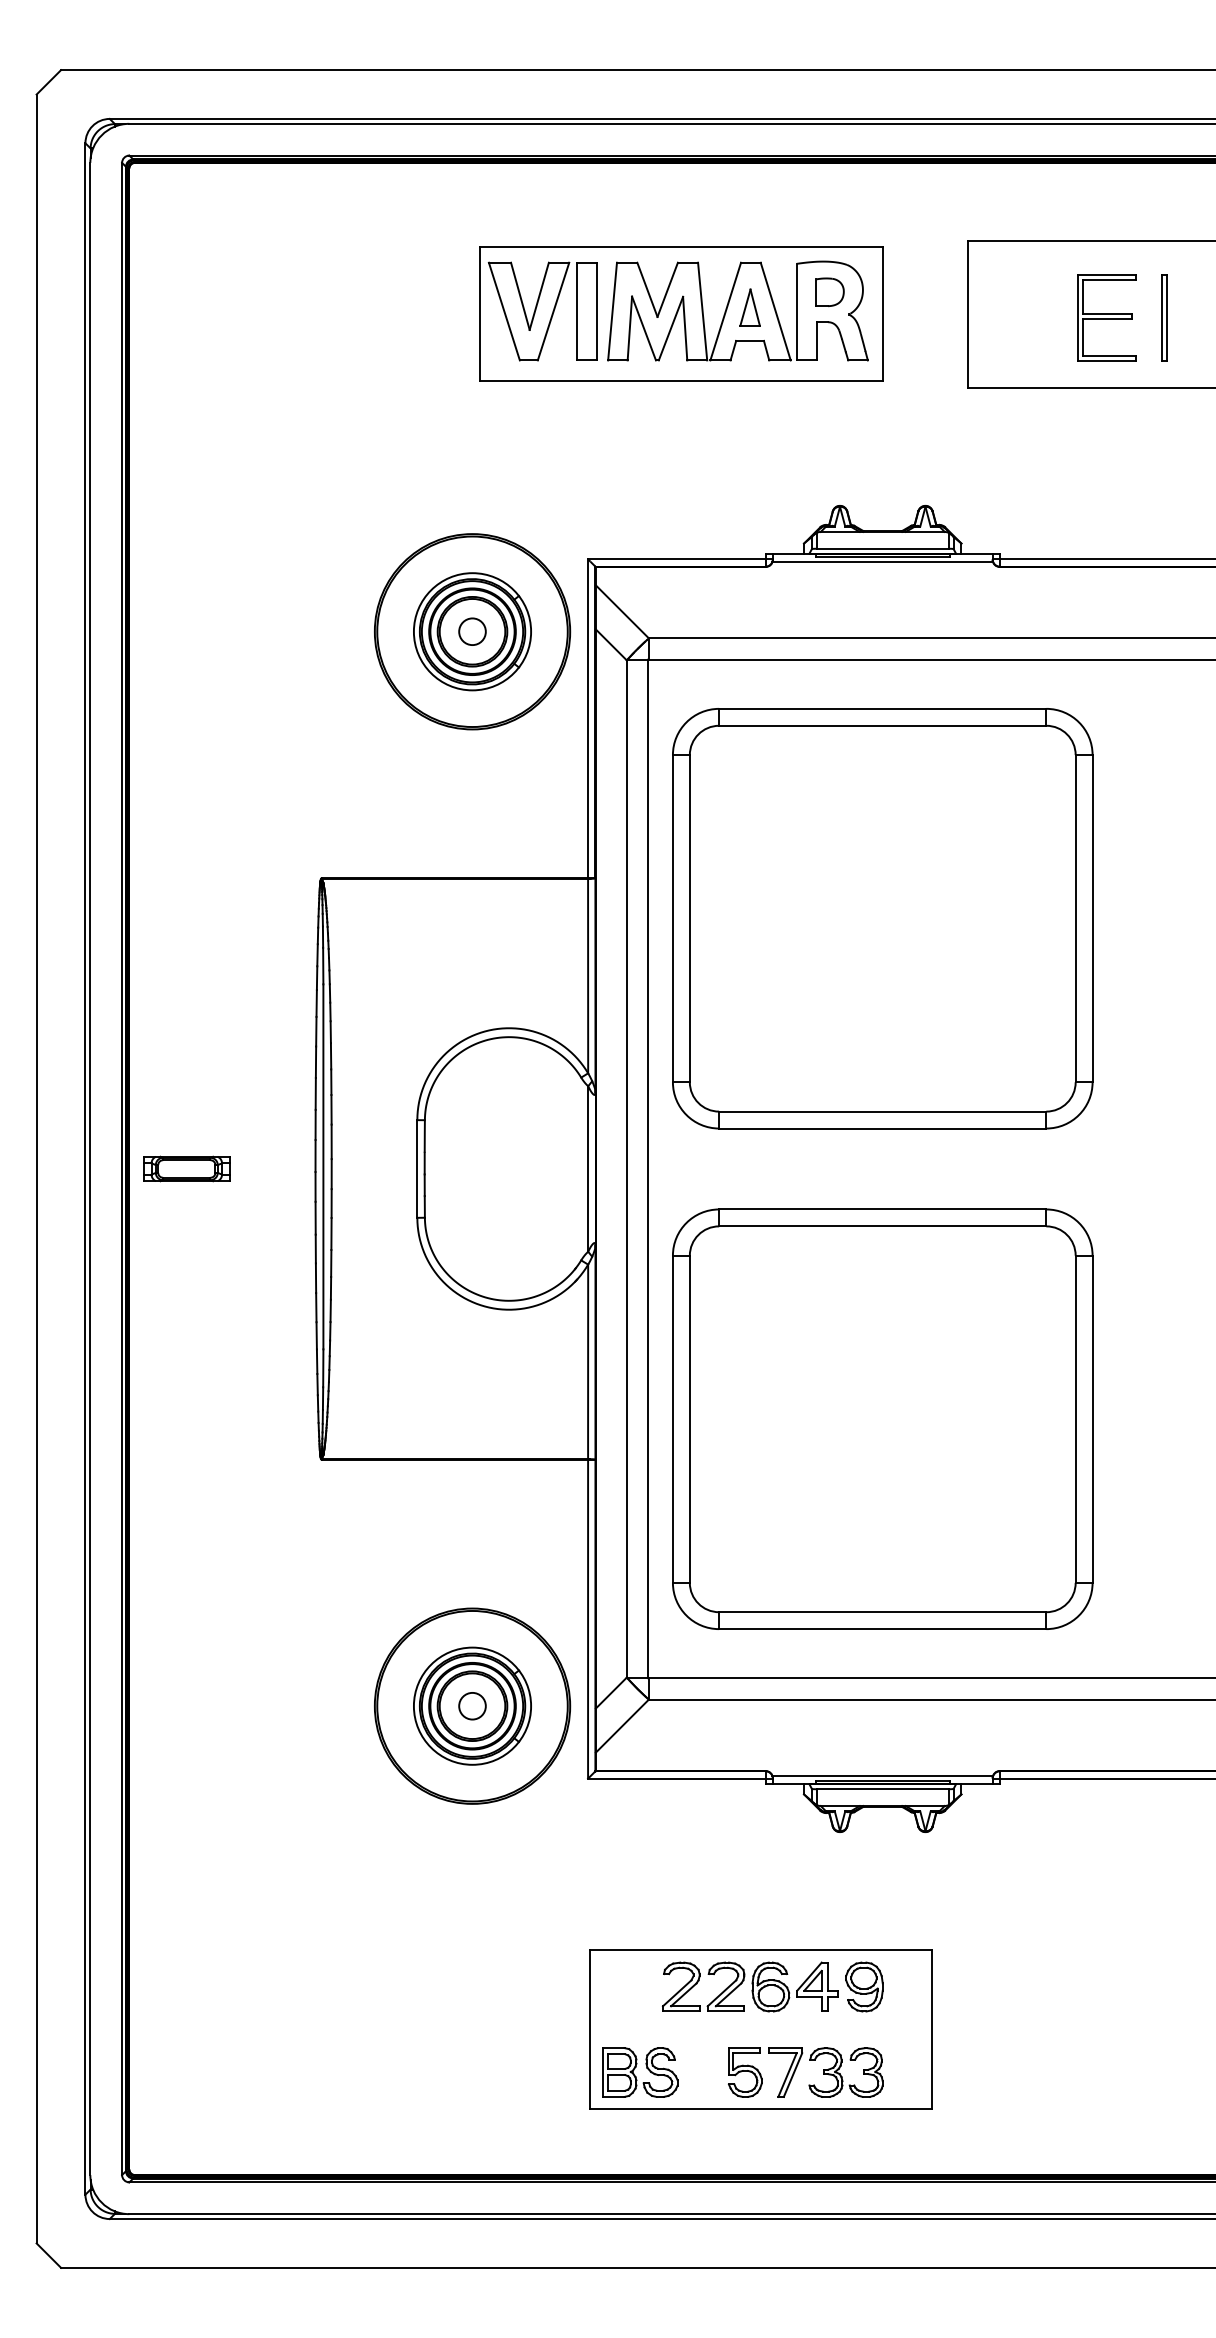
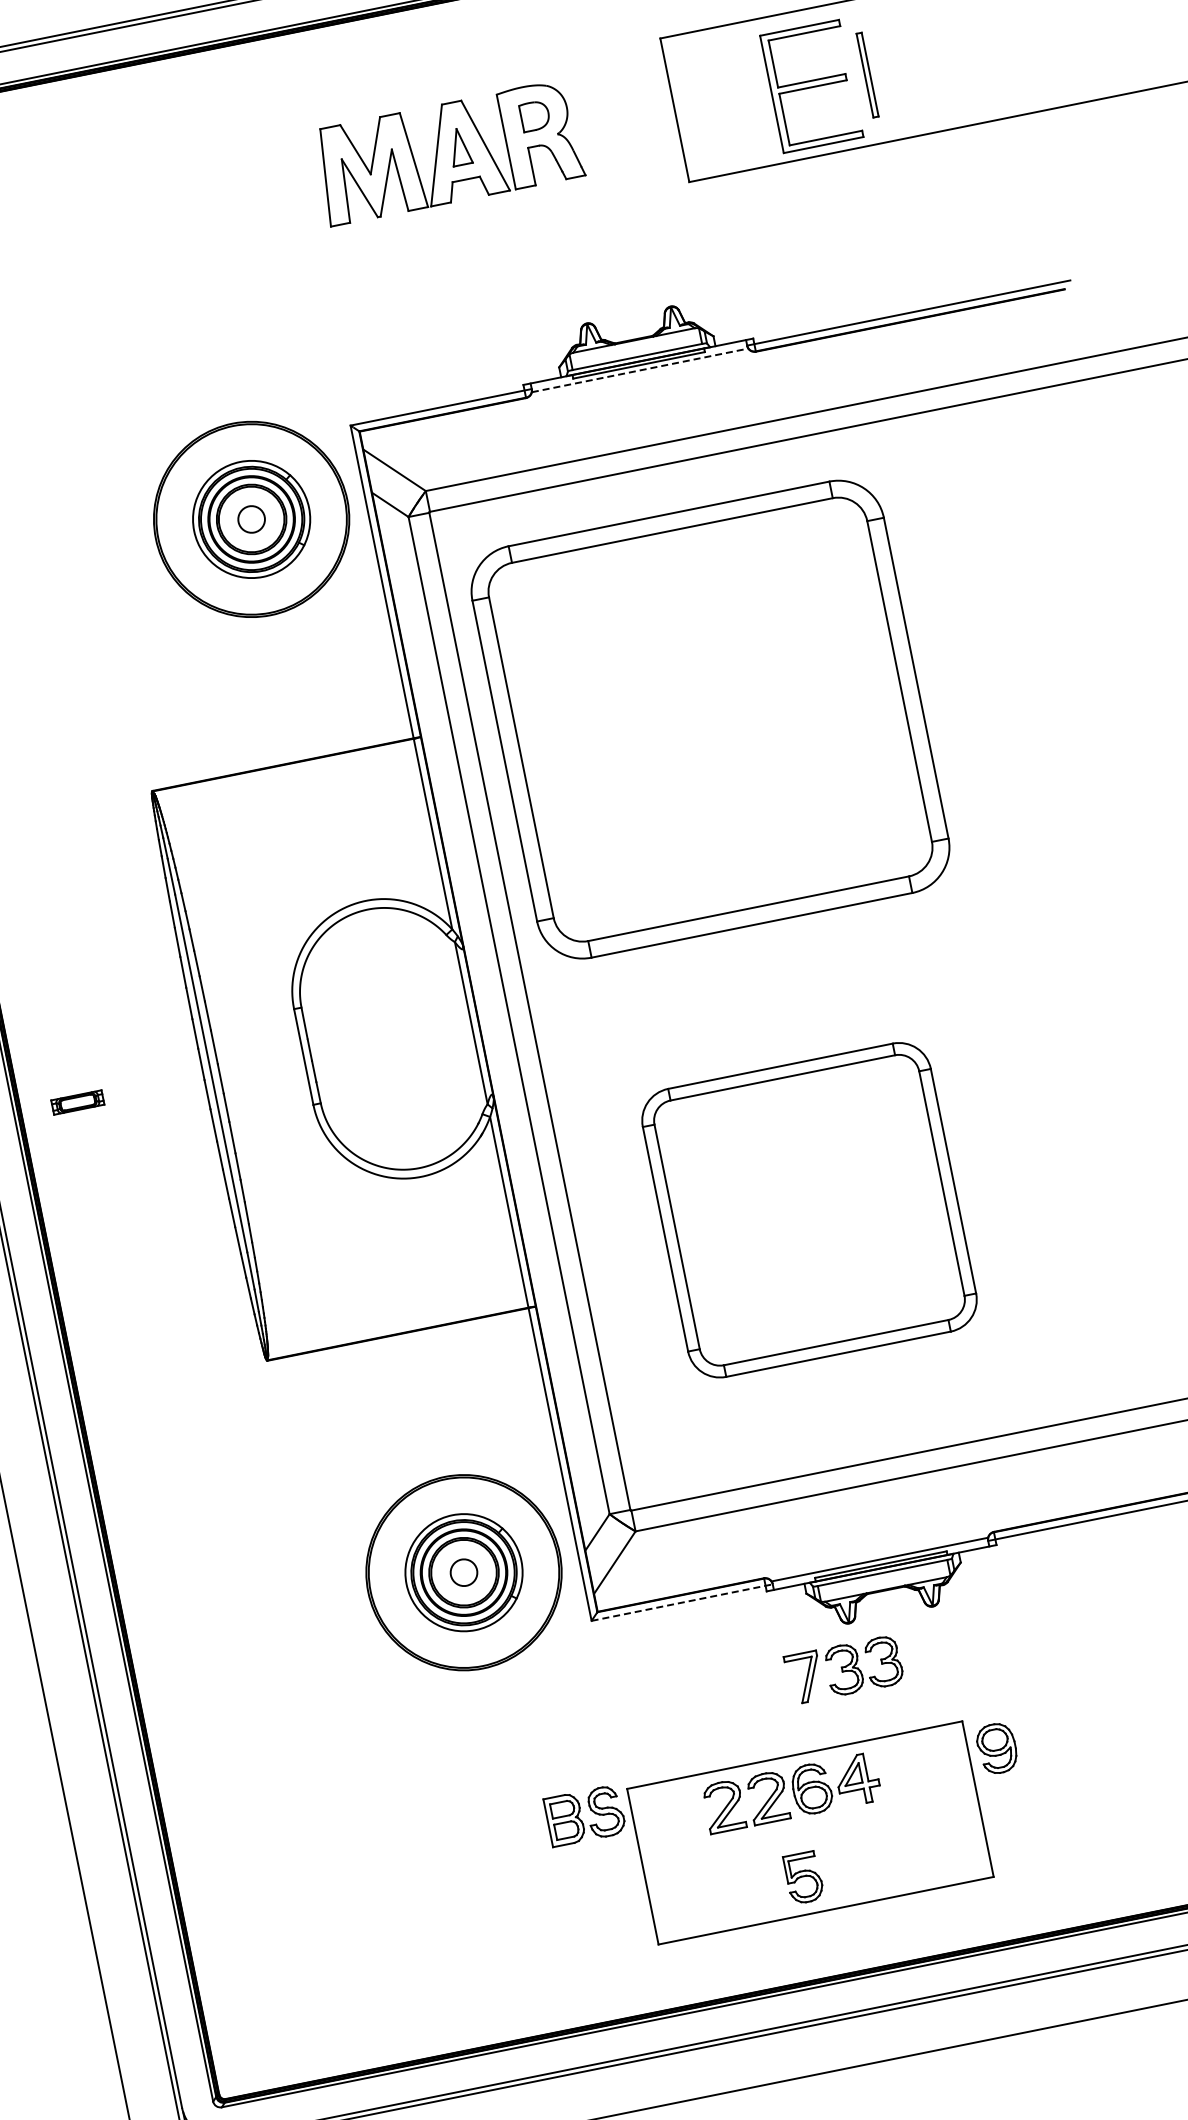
part: (681, 313) -> (393, 166), removed
part: (1106, 317) -> (811, 86), size x1.4
line: (883, 562) -> (640, 370), solid -> dashed
part: (186, 1168) -> (77, 1102), size x0.6
part: (882, 1418) -> (809, 1209), size x0.7
line: (680, 1778) -> (682, 1602), solid -> dashed
part: (864, 1986) -> (997, 1748), moved
part: (640, 2072) -> (585, 1815), moved
part: (825, 2072) -> (843, 1669), moved

